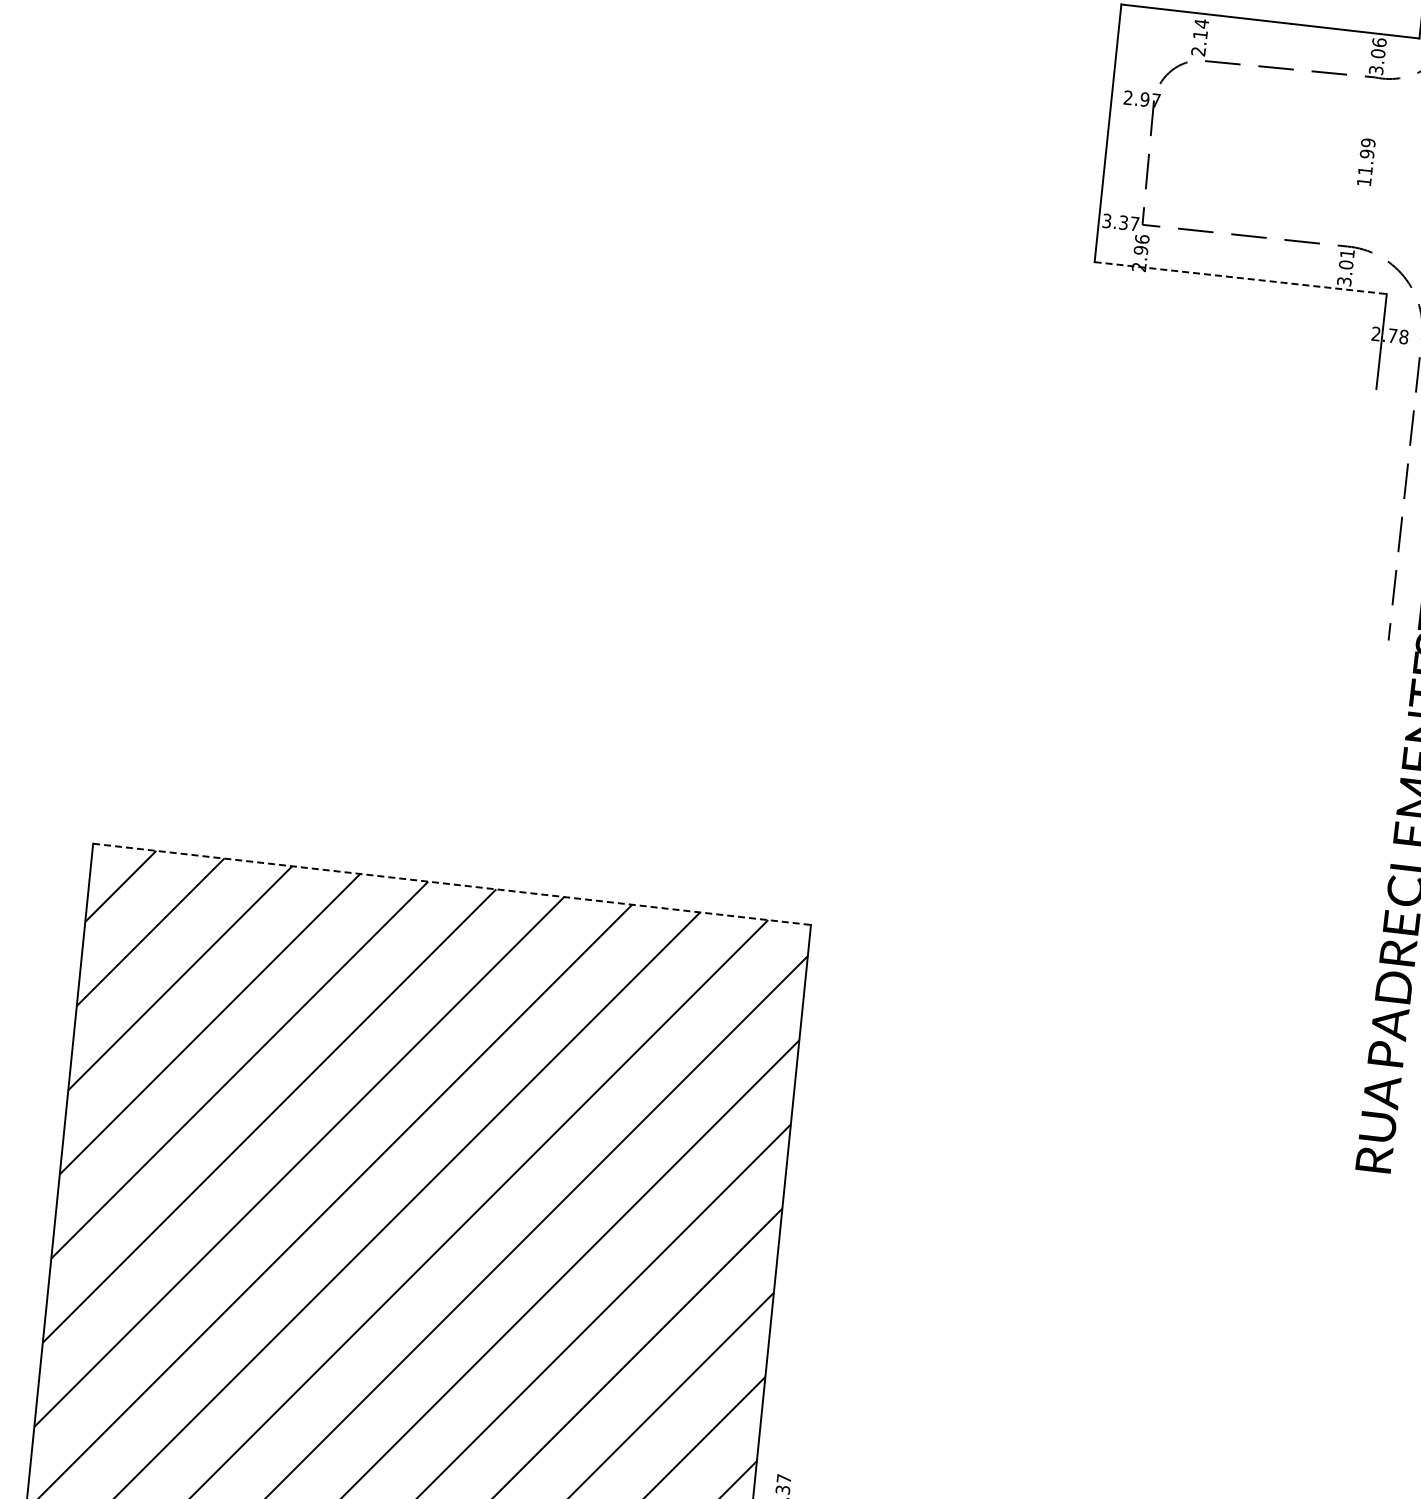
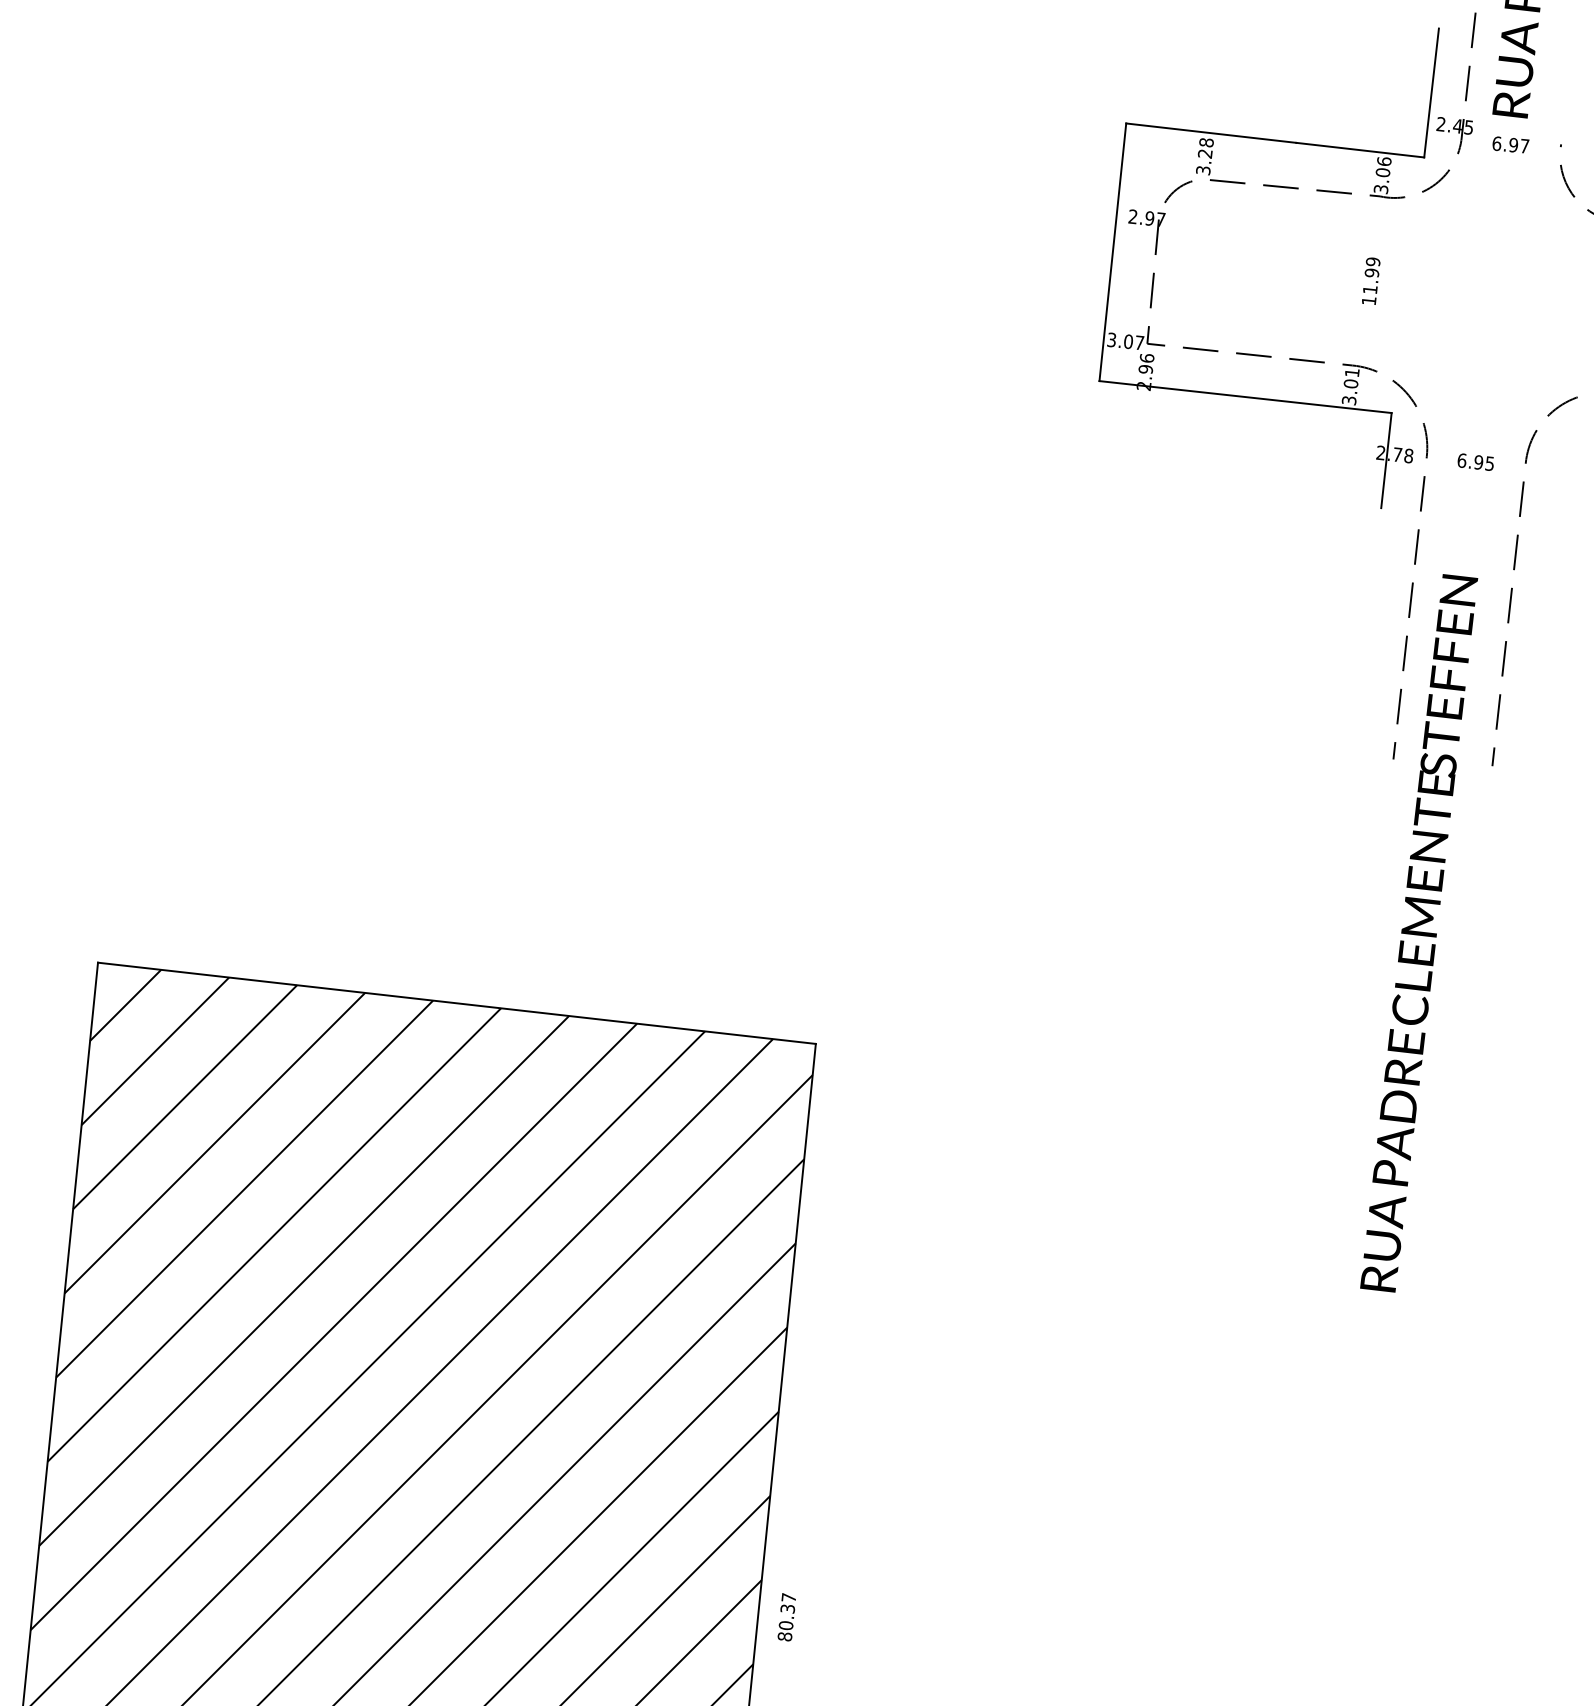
text: (1199, 37) -> (1204, 156), 2.14 -> 3.28
text: (1122, 222) -> (1127, 341), 3.37 -> 3.07
line: (1240, 278) -> (1245, 397), dashed -> solid
line: (452, 884) -> (457, 1003), dashed -> solid

